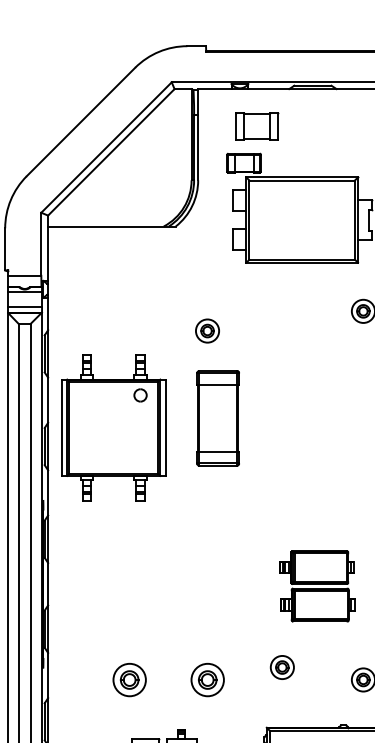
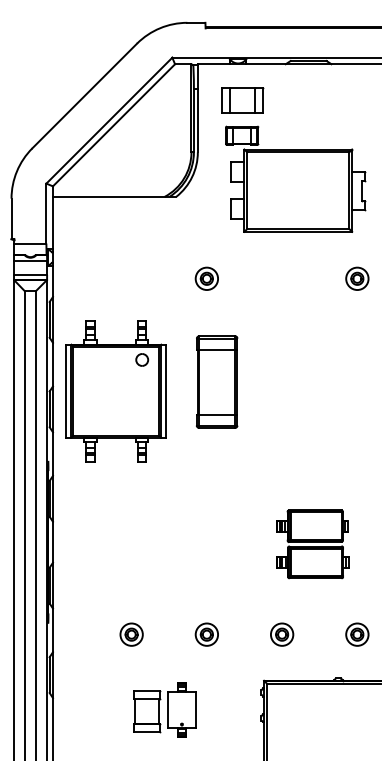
part: (256, 126) -> (242, 100), moved
part: (207, 330) -> (206, 278), moved
part: (282, 667) -> (282, 634), moved
part: (129, 679) -> (131, 634), size x0.71
part: (207, 679) -> (206, 634), size x0.71

